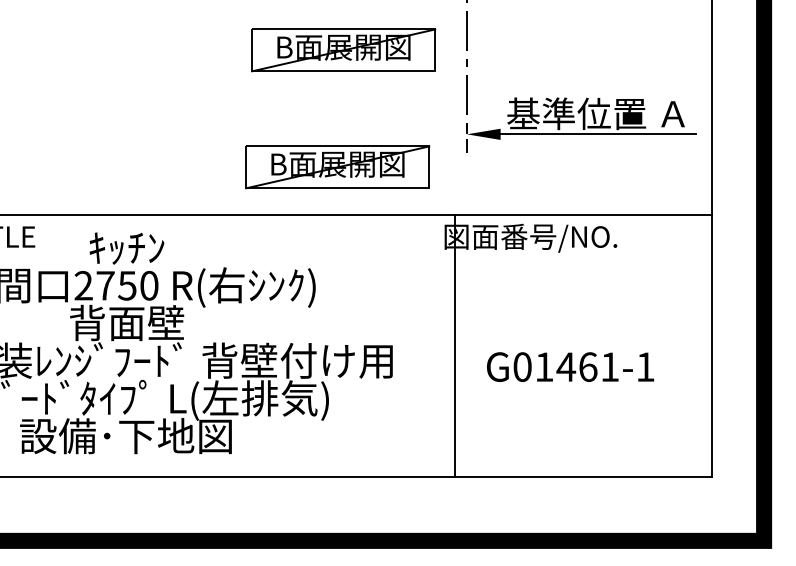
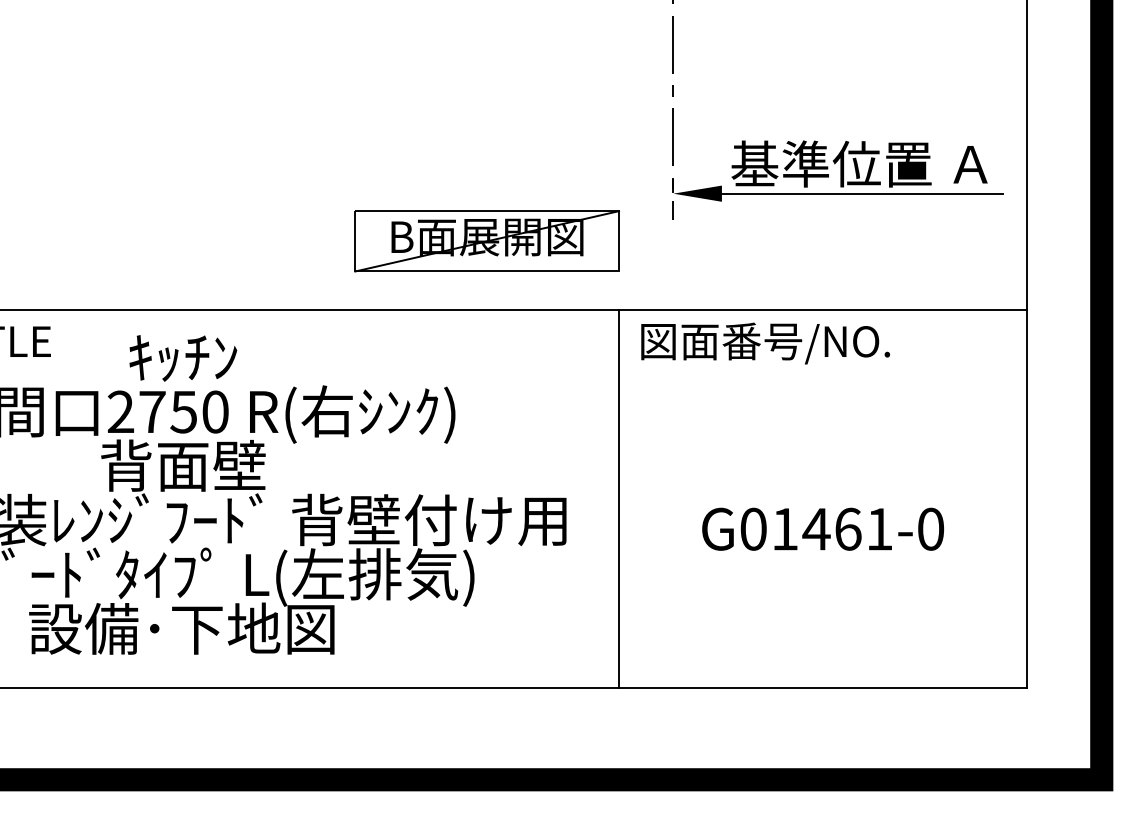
part: (343, 50) -> (495, 72), removed
line: (455, 346) -> (619, 499), moved
text: (645, 366) -> (930, 528), G01461-1 -> G01461-0

